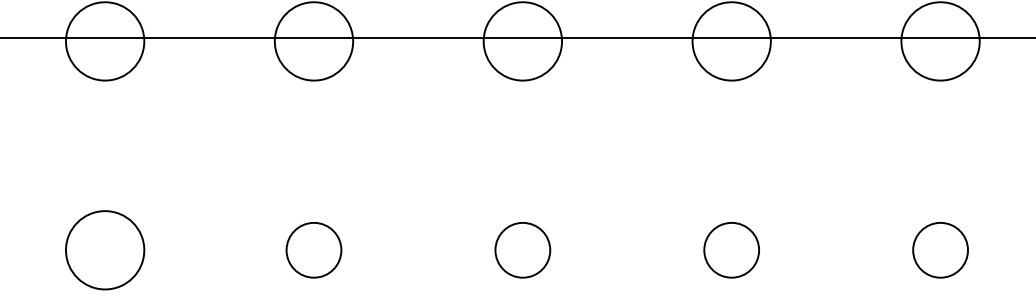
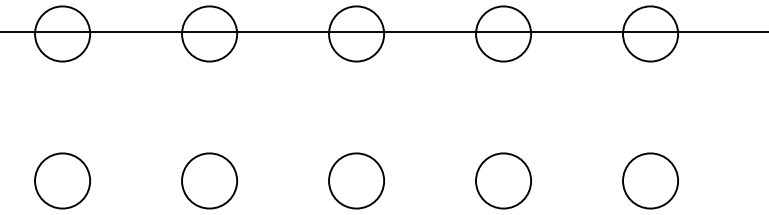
circle: (313, 249) -> (209, 180), size x1.43
circle: (522, 249) -> (356, 180), size x1.43
circle: (731, 249) -> (503, 180), size x1.43
circle: (940, 249) -> (650, 180), size x1.43

